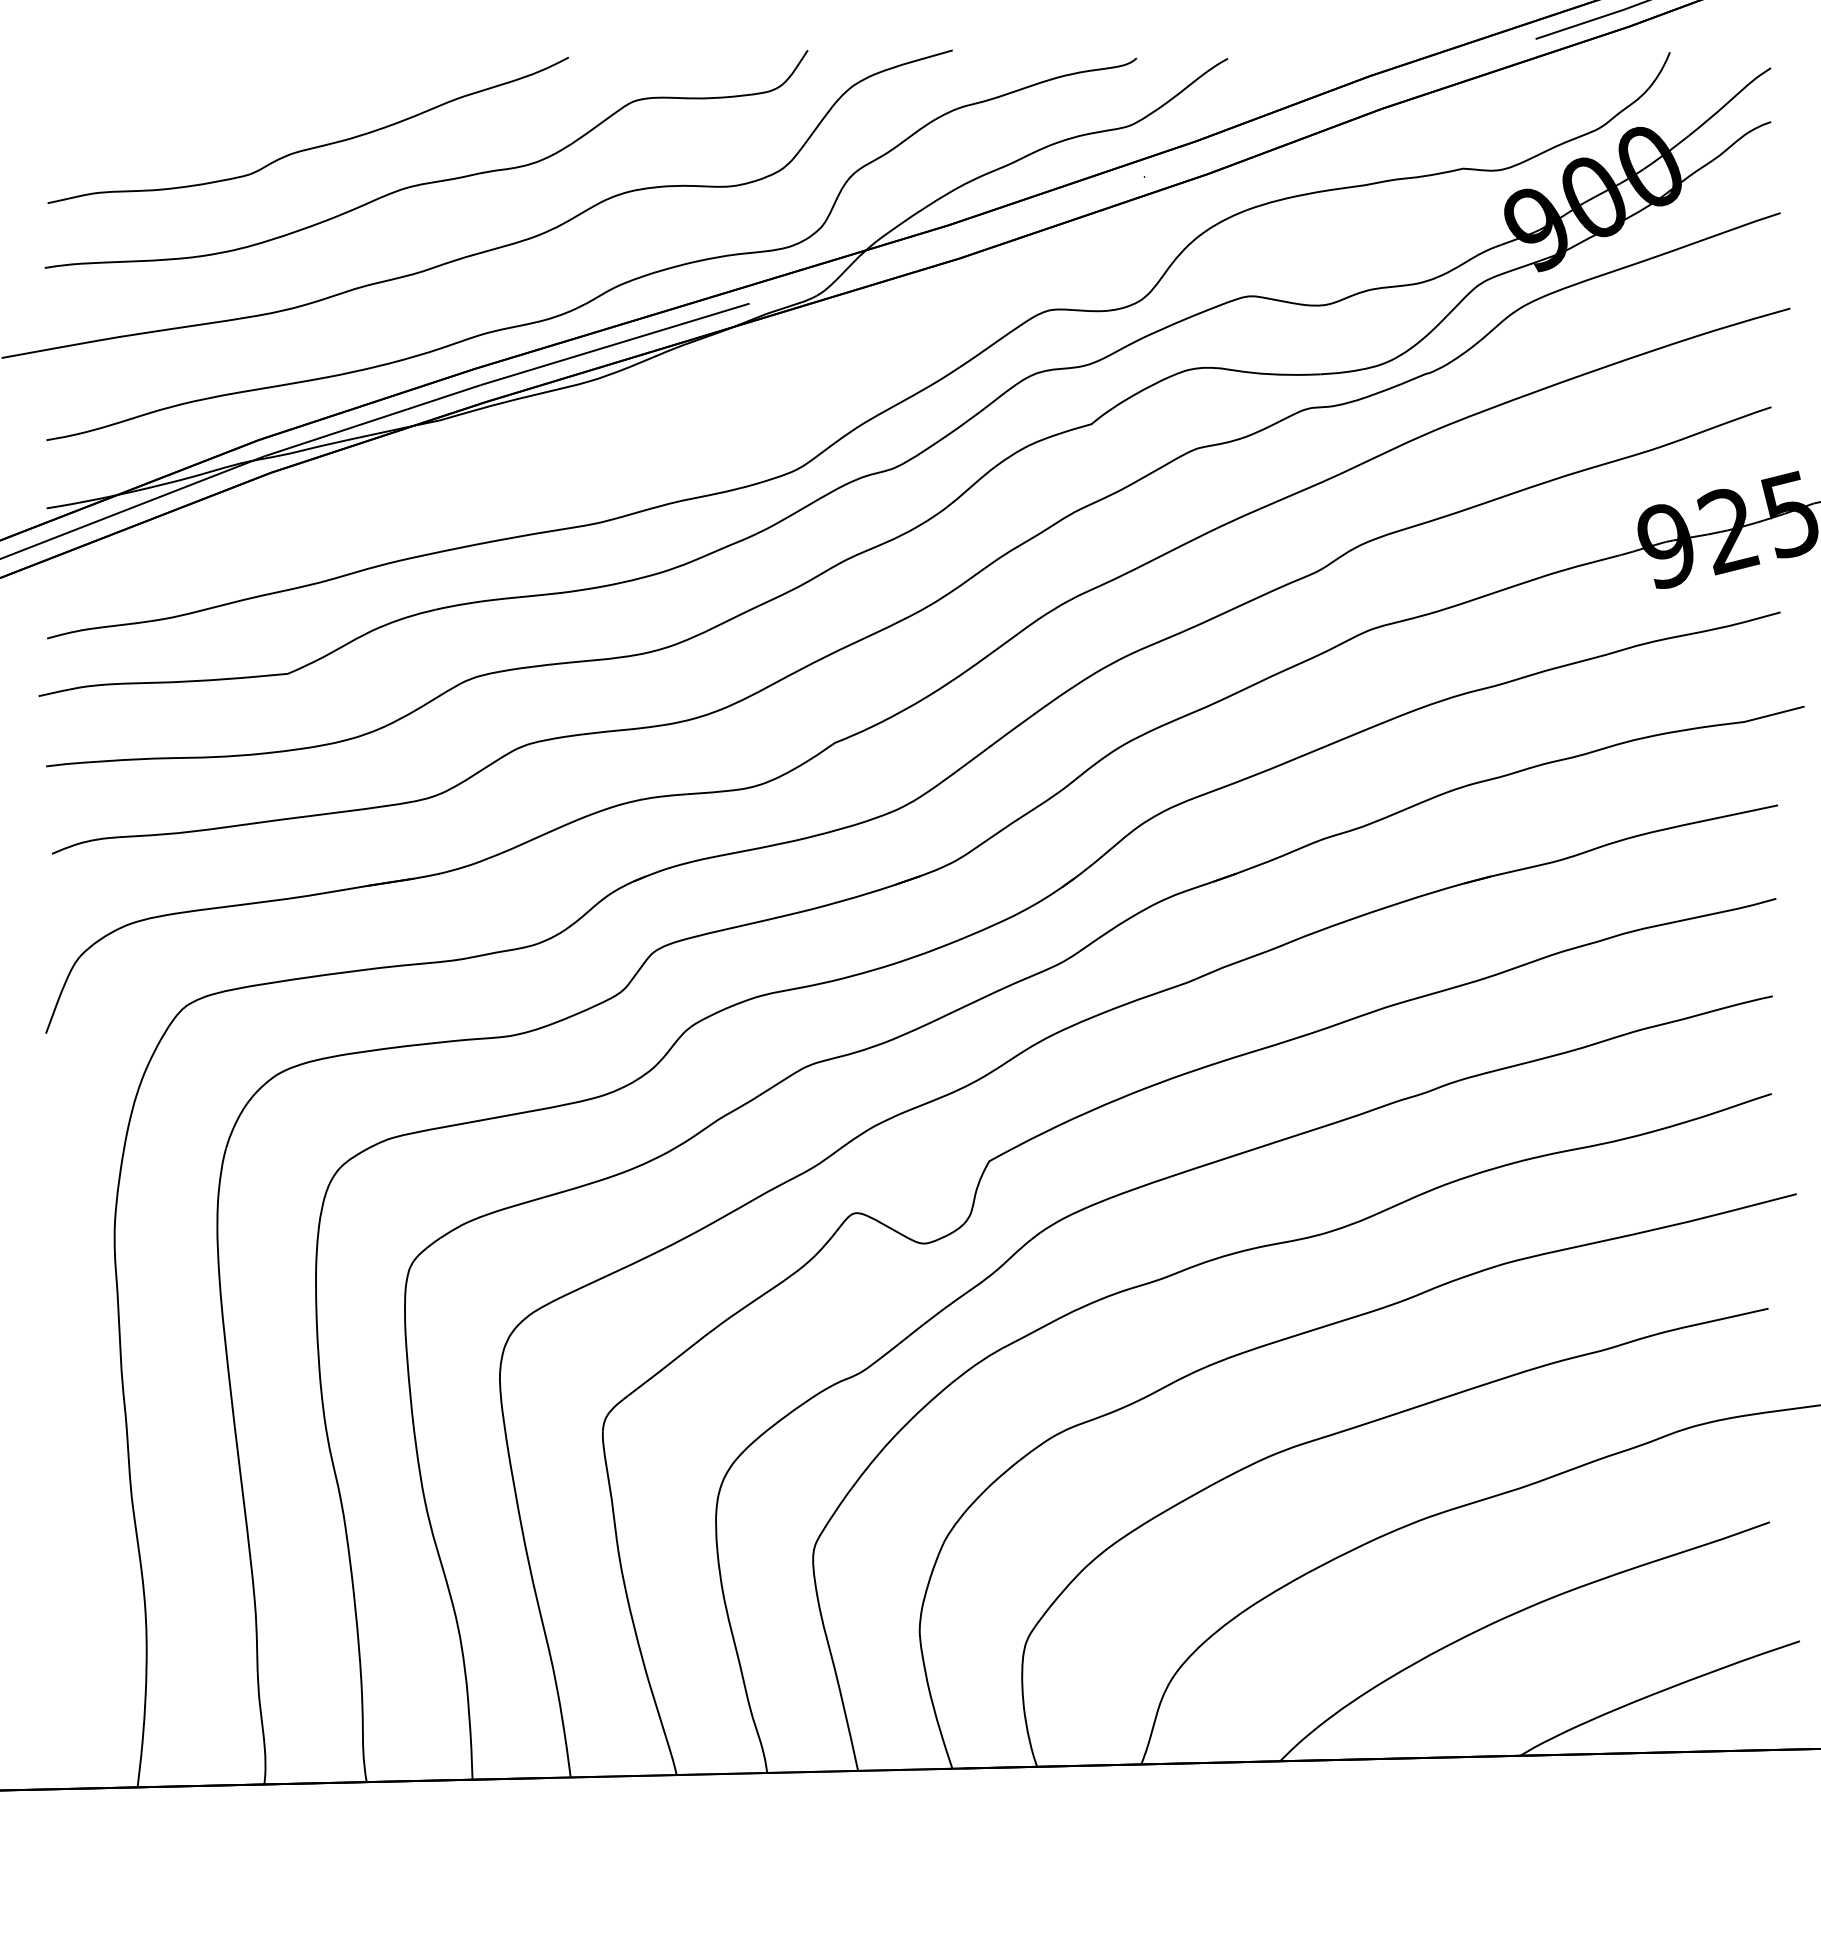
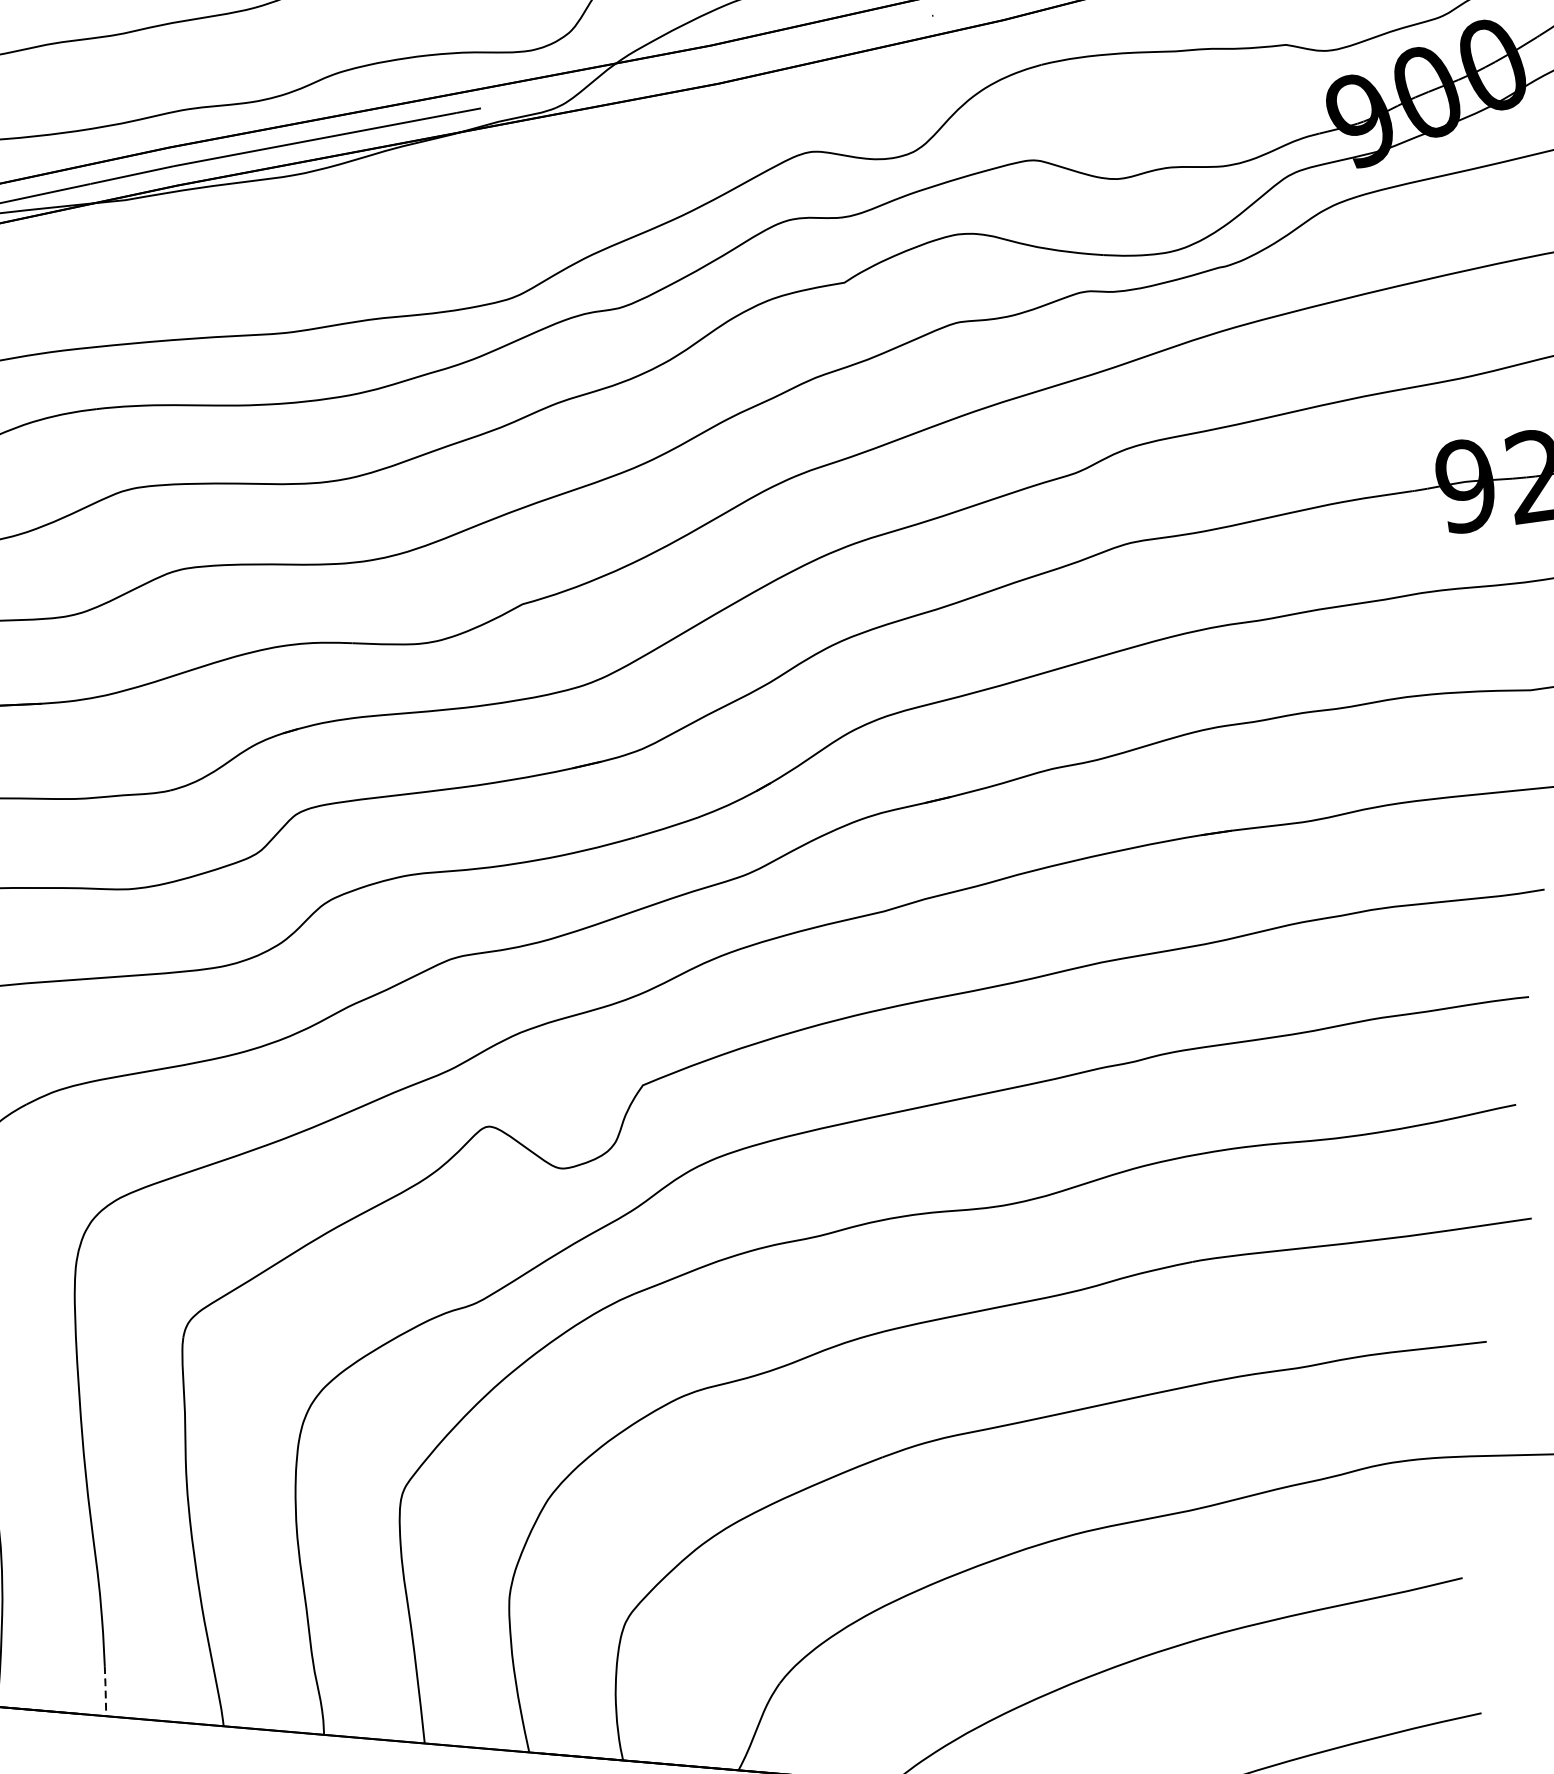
line: (567, 1755) -> (105, 1691), solid -> dashed

